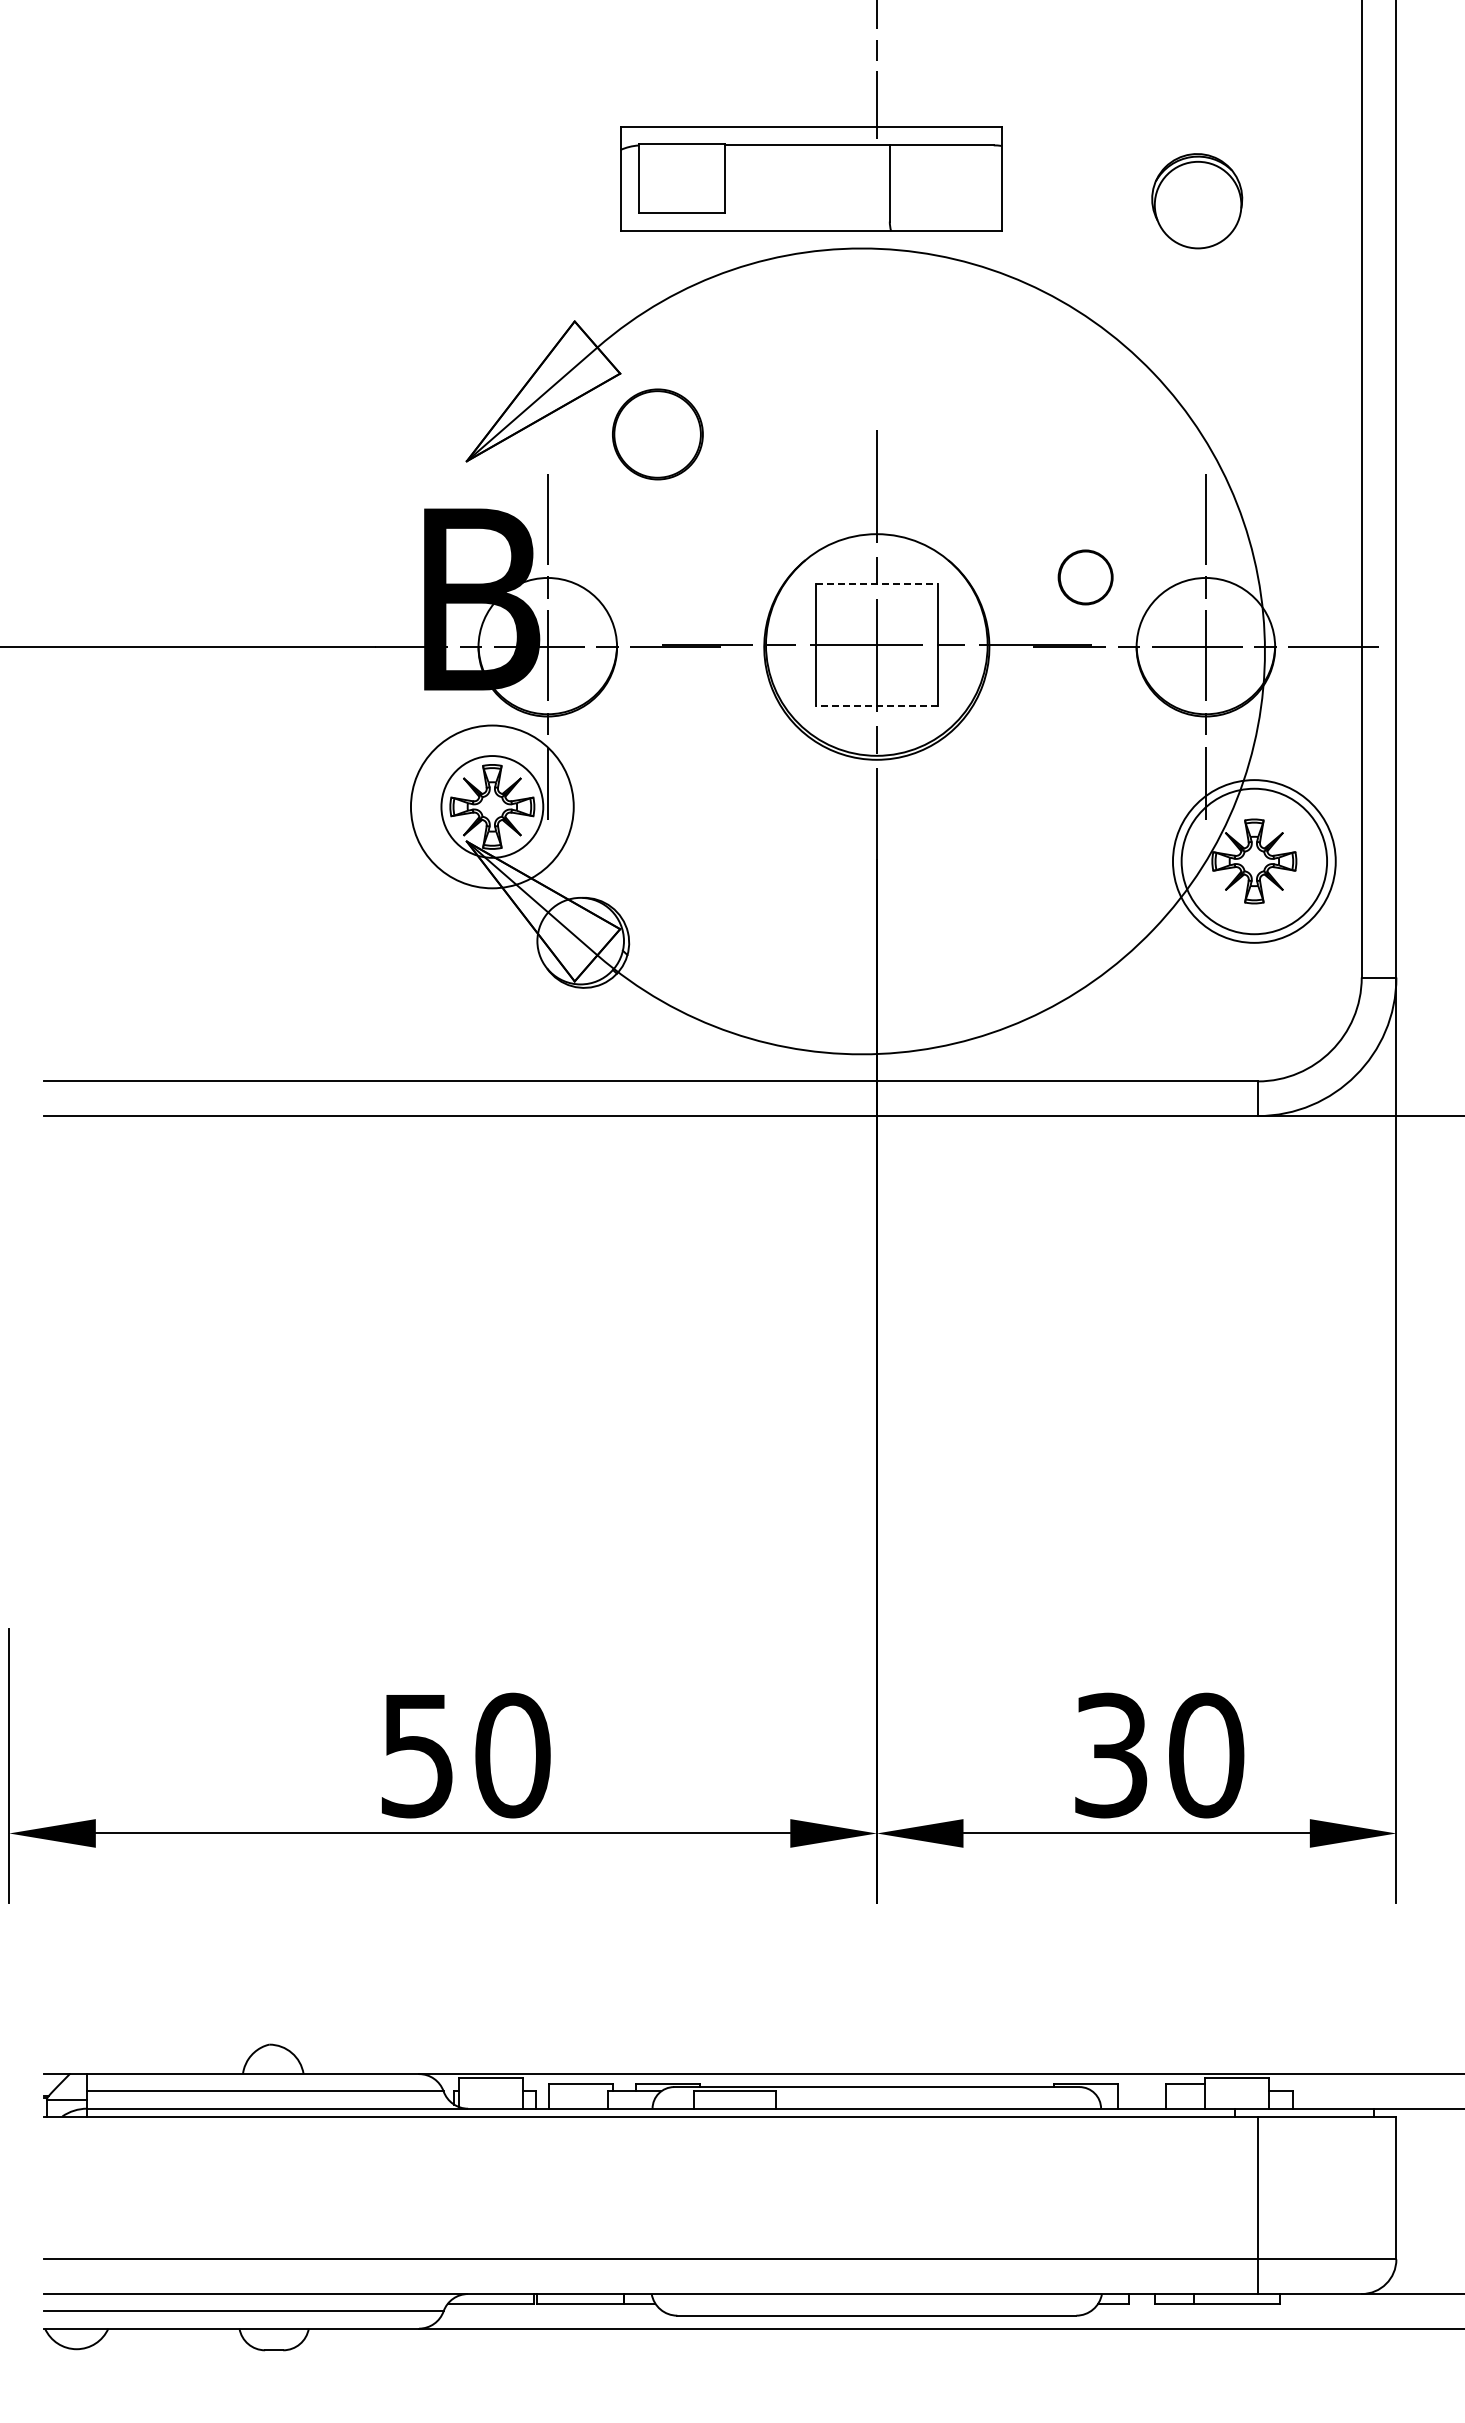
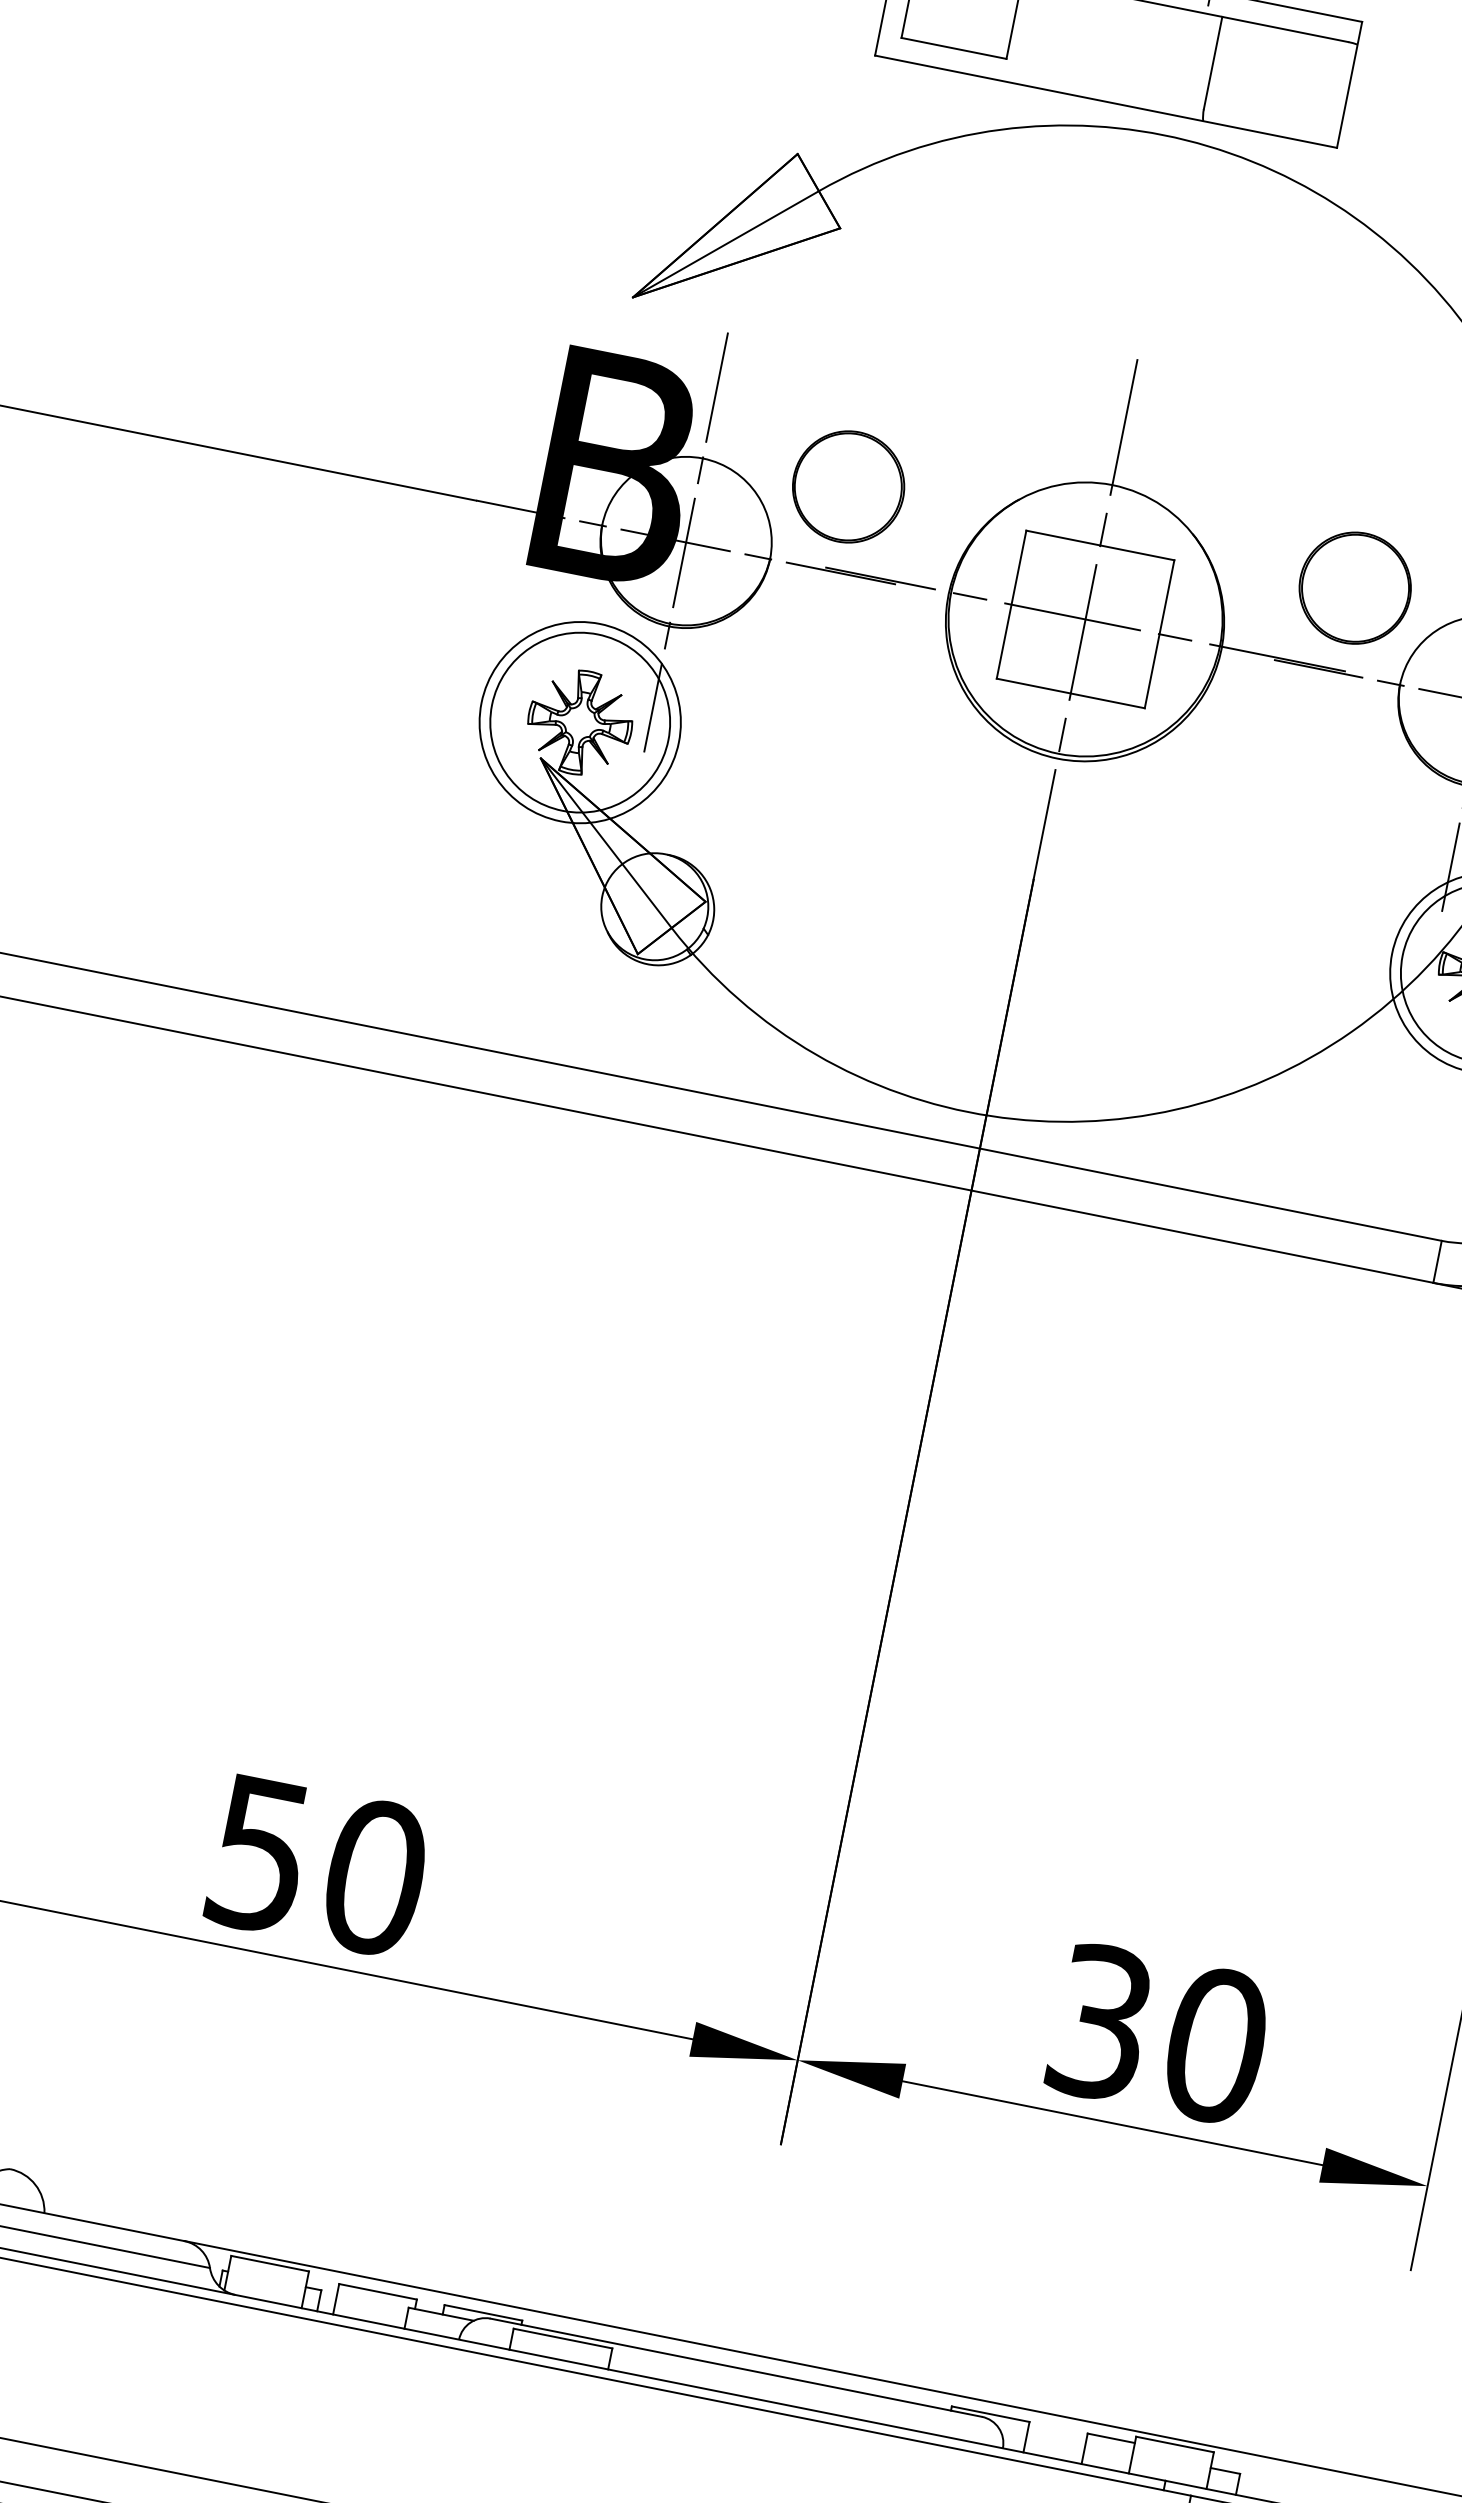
part: (657, 434) -> (848, 486), moved
part: (1085, 577) -> (1354, 588), size x1.67
line: (877, 583) -> (1101, 545), dashed -> solid
line: (876, 706) -> (1070, 693), dashed -> solid
circle: (492, 806) -> (580, 722), size x1.43

